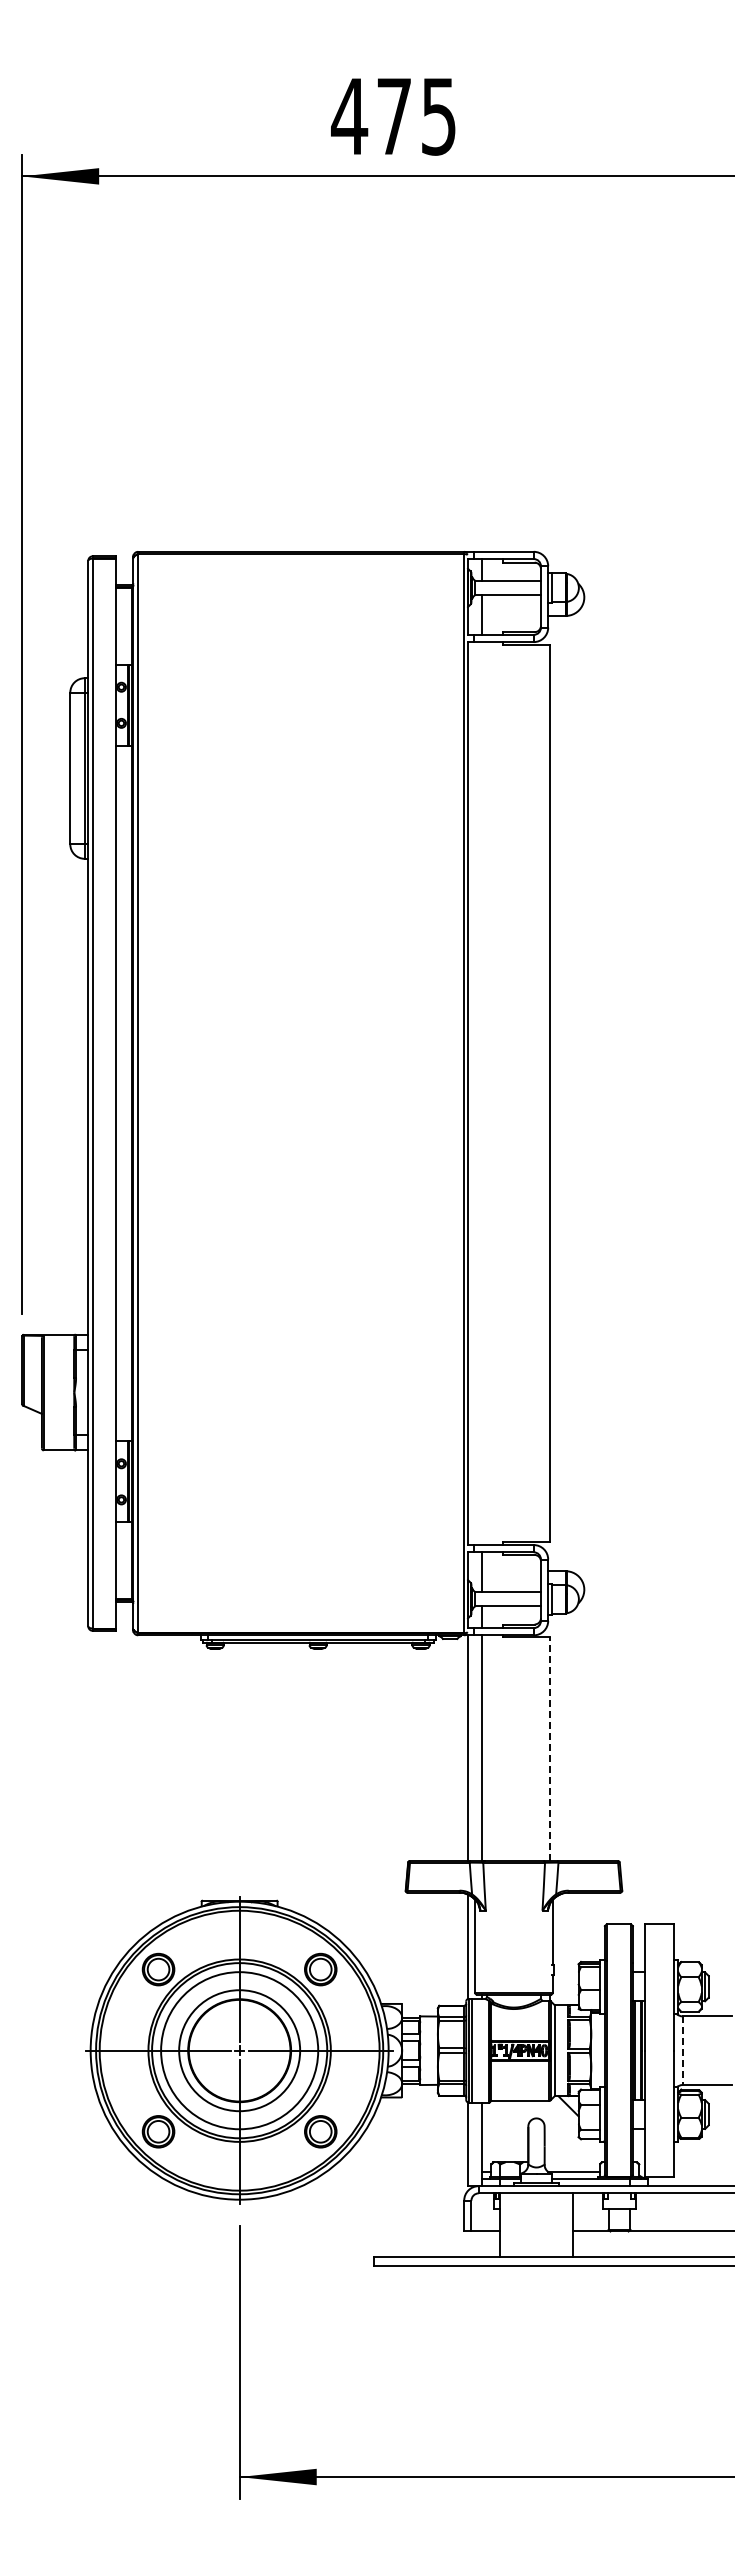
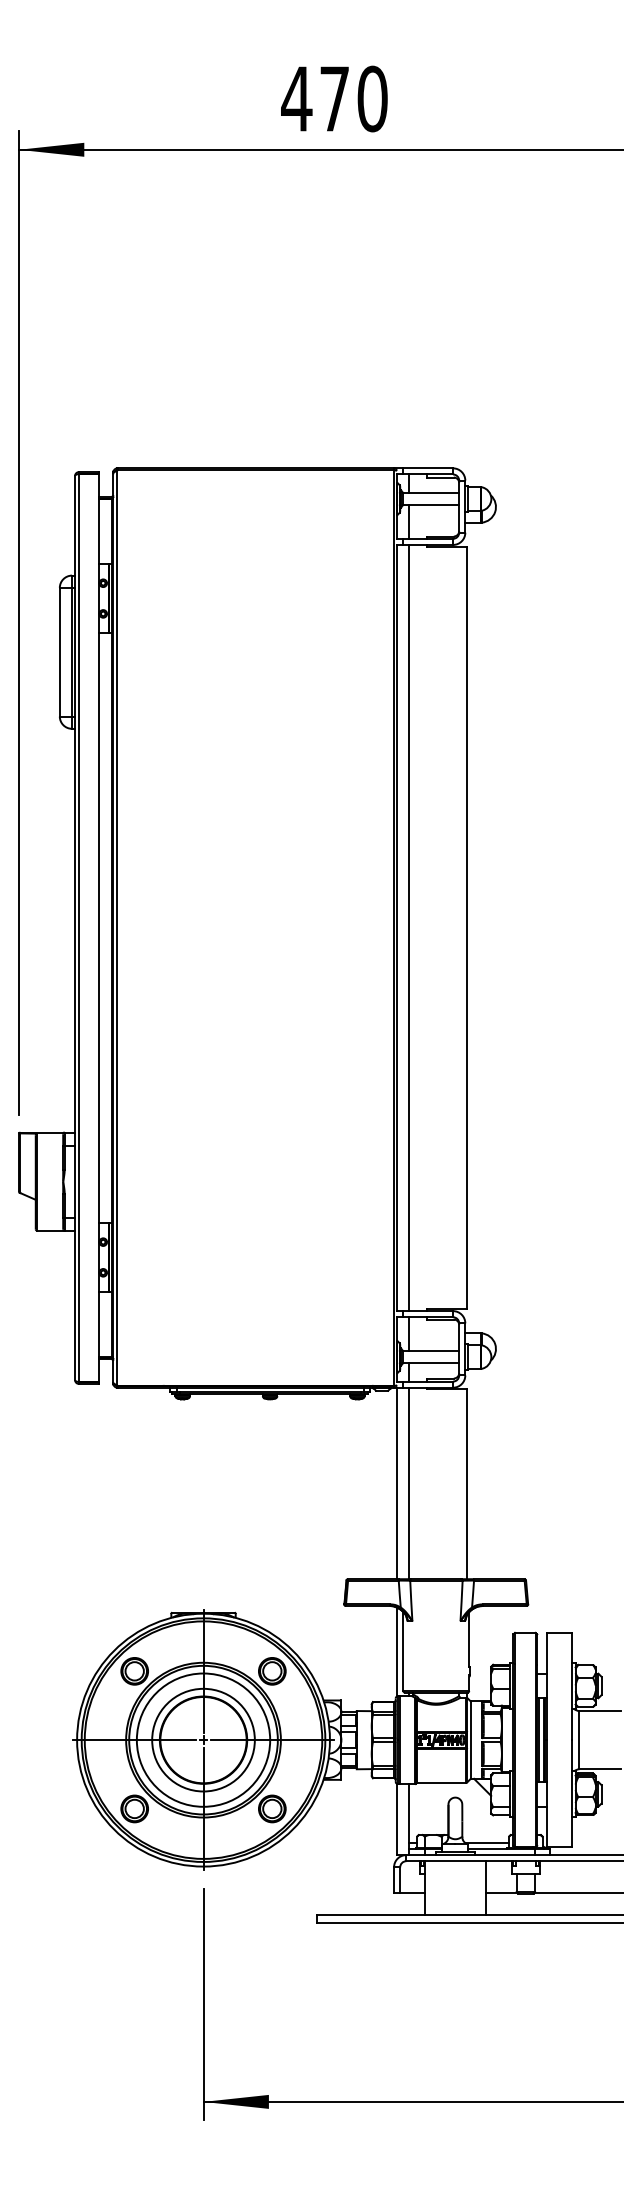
text: (438, 116) -> (372, 98), 475 -> 470
line: (482, 1093) -> (409, 927), added
line: (550, 1749) -> (467, 1484), dashed -> solid
line: (682, 2051) -> (579, 1740), dashed -> solid

